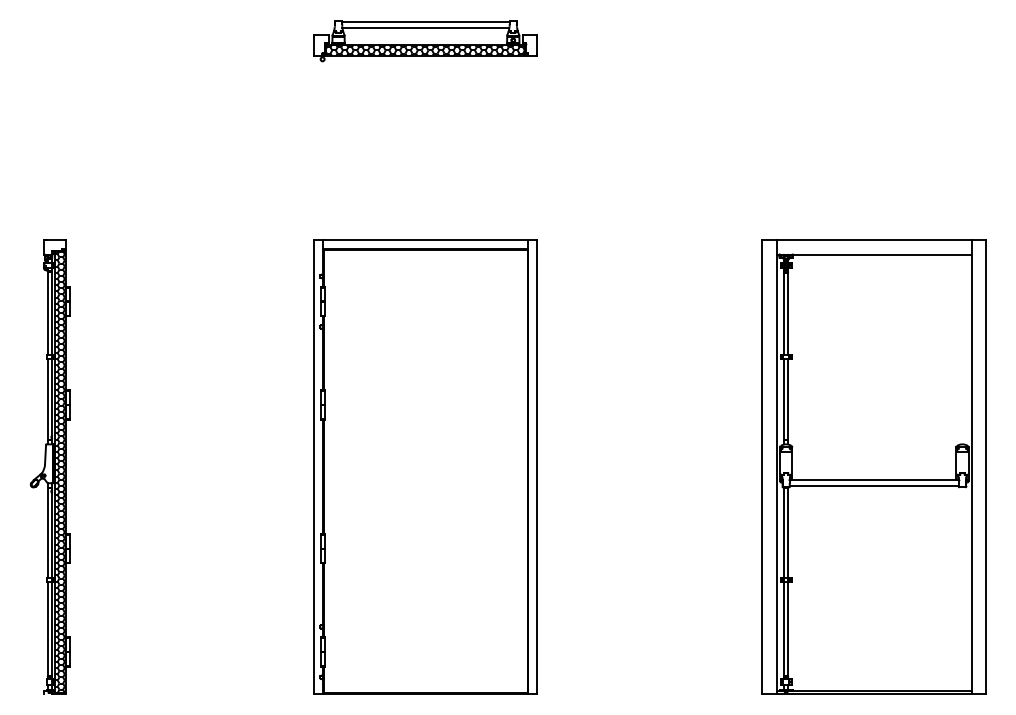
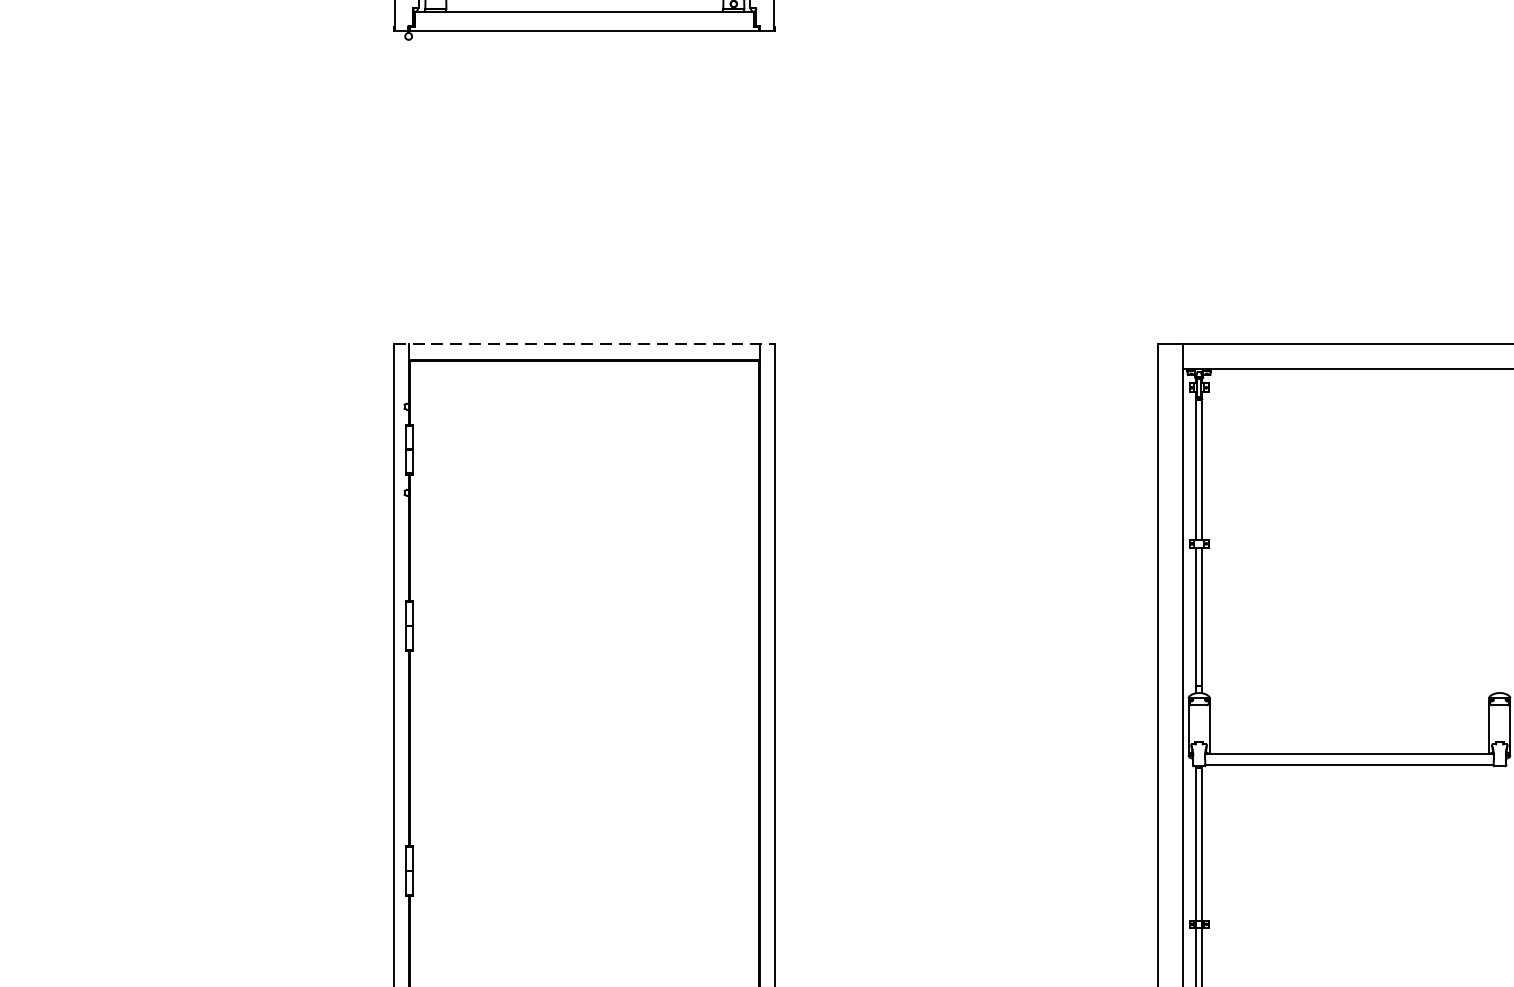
hatch: (425, 50) -> (584, 21), removed
line: (425, 239) -> (584, 343), solid -> dashed

